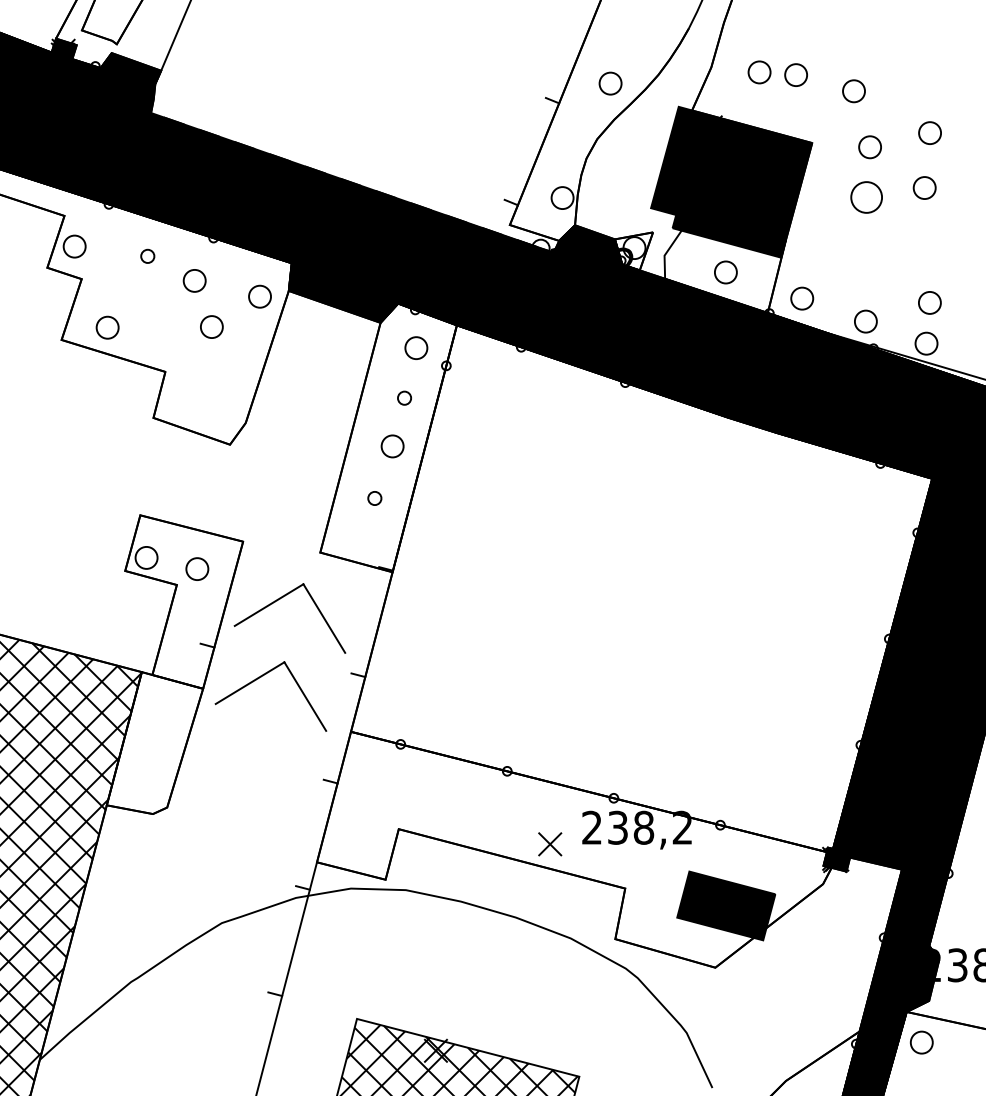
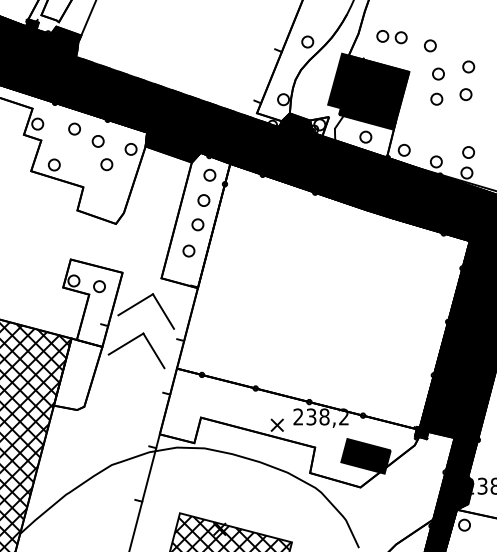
circle: (866, 195) -> (436, 98), size x0.71
circle: (147, 255) -> (74, 128), size x1.67
circle: (403, 398) -> (203, 200), size x1.67
circle: (373, 497) -> (188, 250), size x1.67

